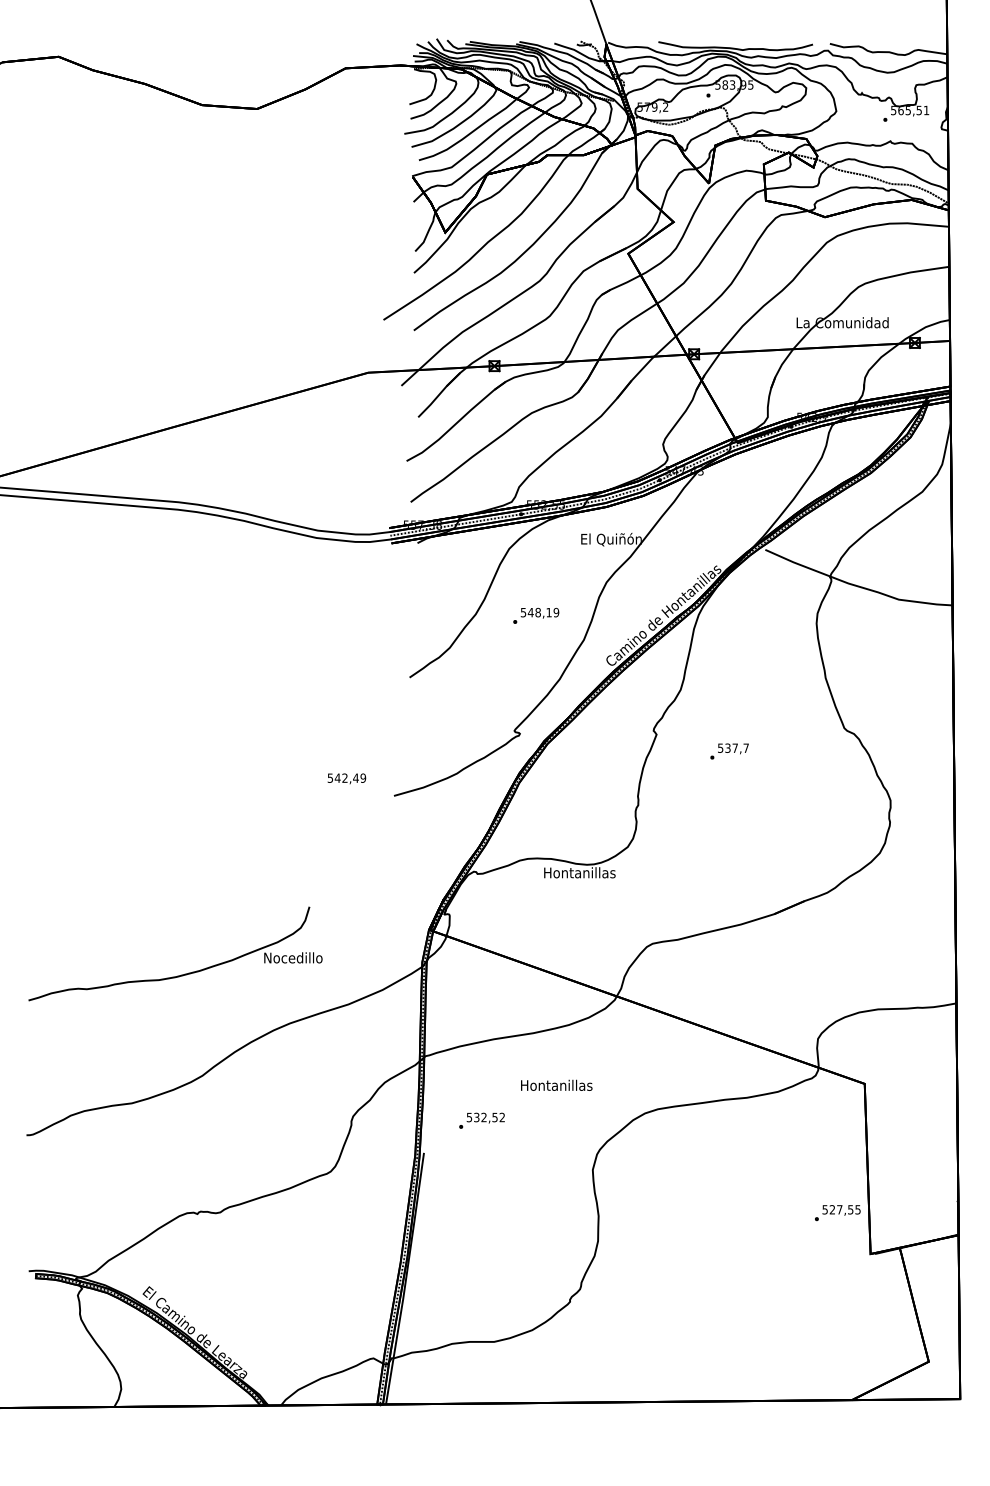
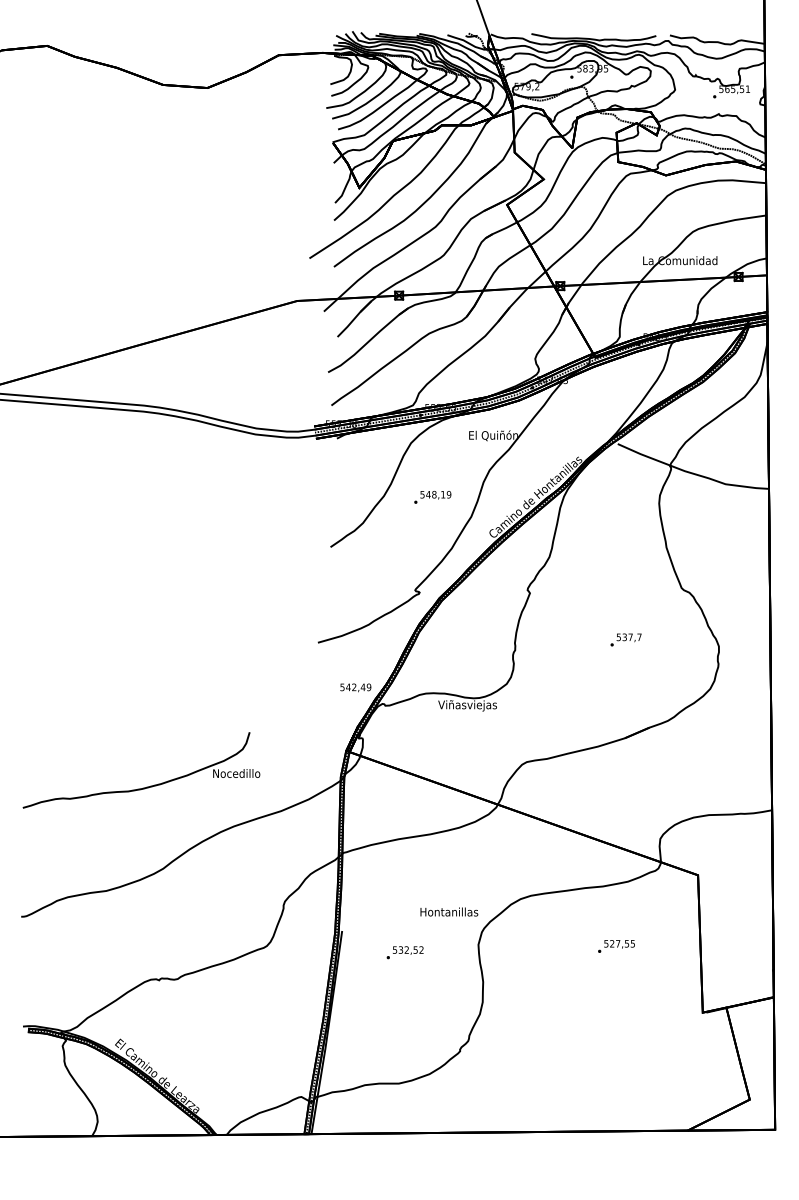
text: (729, 751) -> (626, 639), moved
text: (346, 778) -> (355, 687), moved
text: (579, 874) -> (467, 706), Hontanillas -> Viñasviejas
text: (556, 1084) -> (449, 911), moved
text: (481, 1120) -> (404, 952), moved
text: (837, 1213) -> (616, 946), moved

